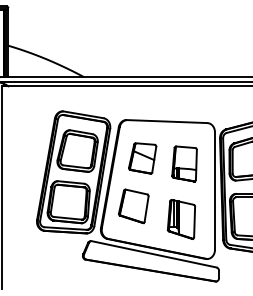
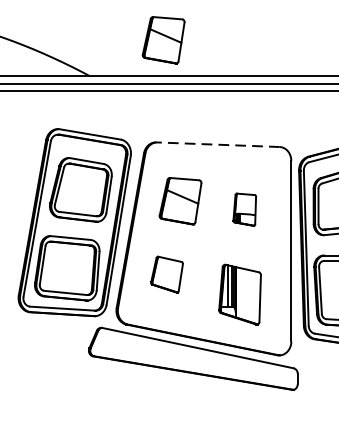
part: (131, 53) -> (163, 40), added
line: (166, 121) -> (217, 144), solid -> dashed
part: (184, 163) -> (244, 208), size x0.6
part: (133, 206) -> (166, 274), size x0.7

